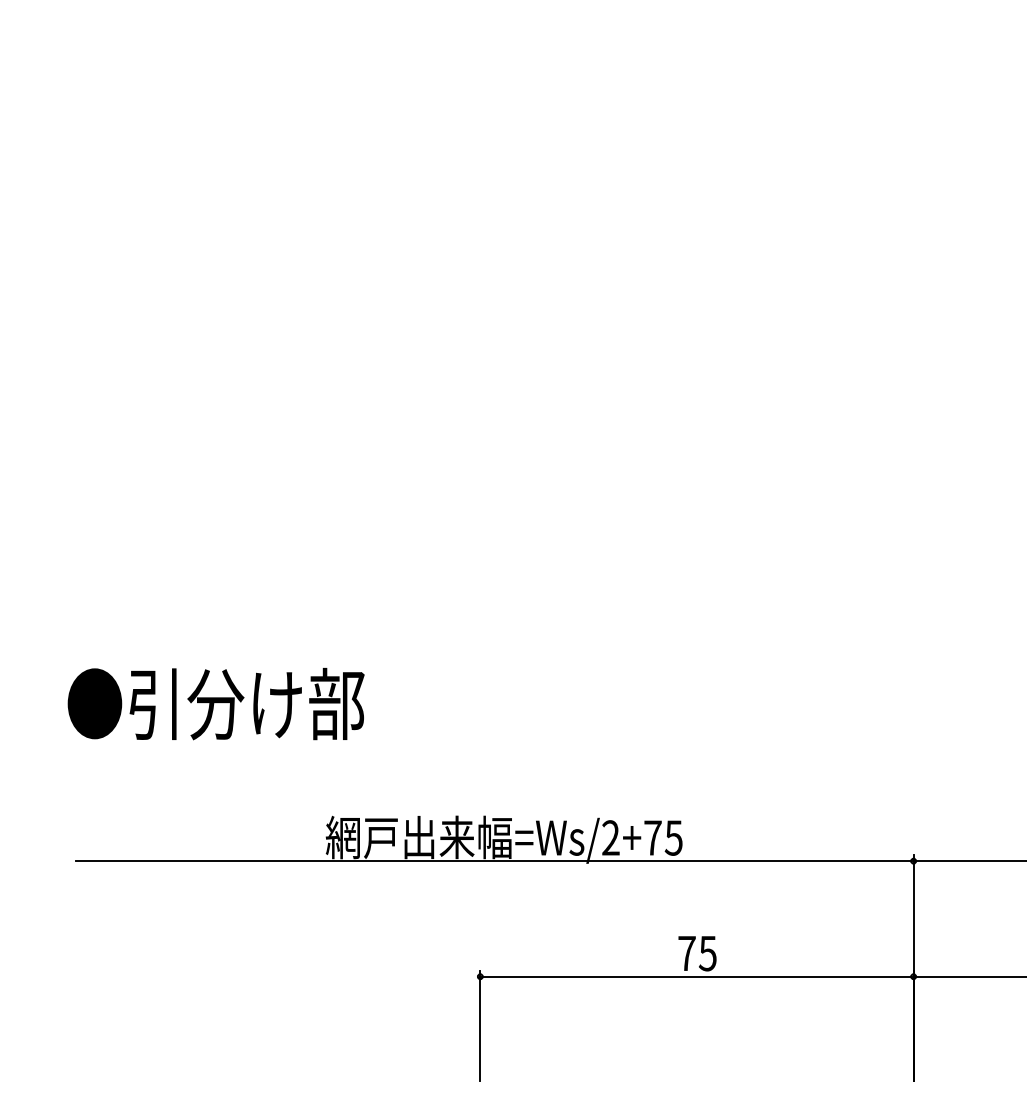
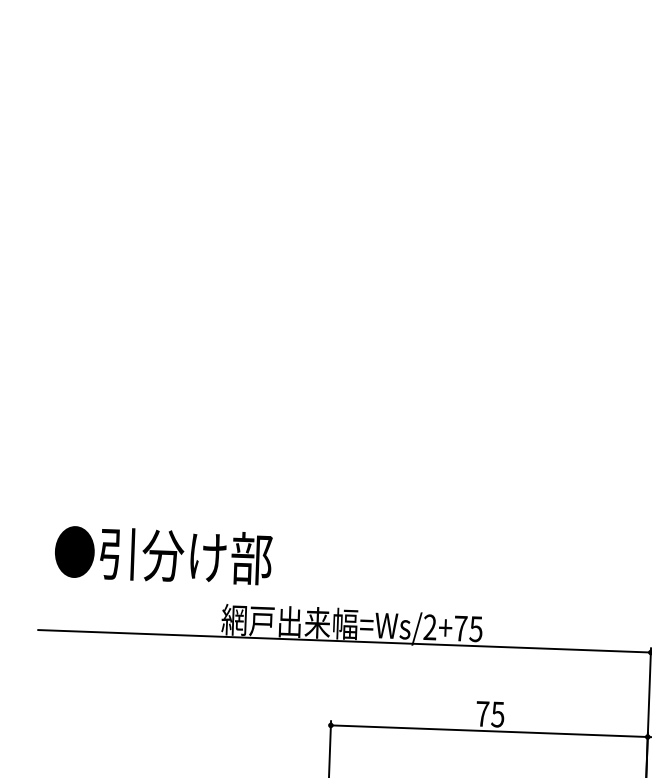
text: (215, 704) -> (162, 555), moved

